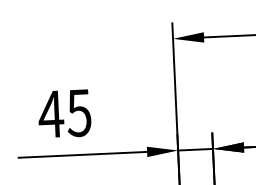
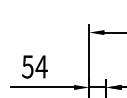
text: (64, 112) -> (34, 66), 45 -> 54

